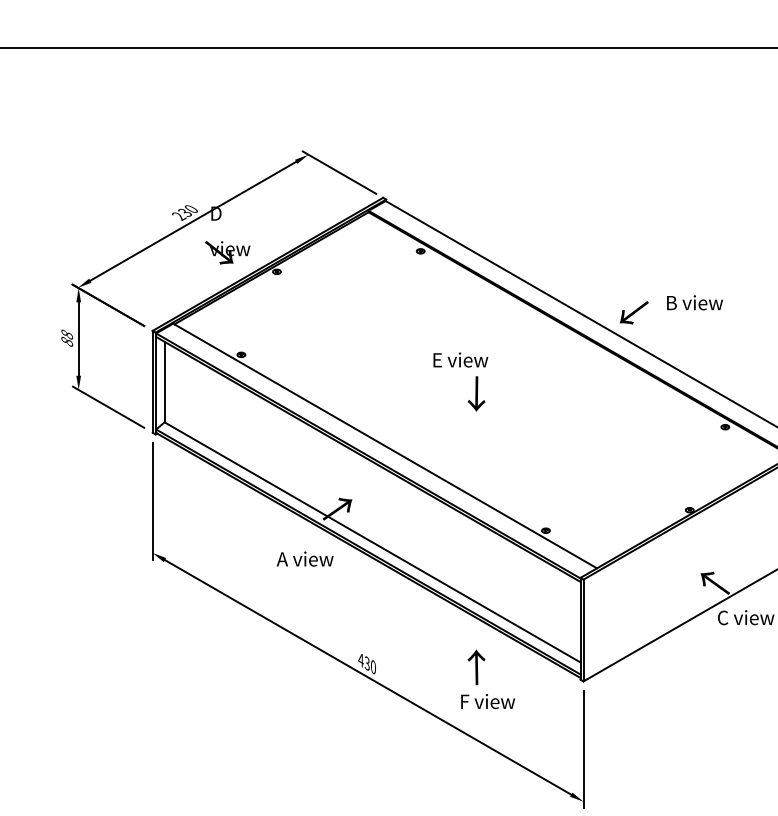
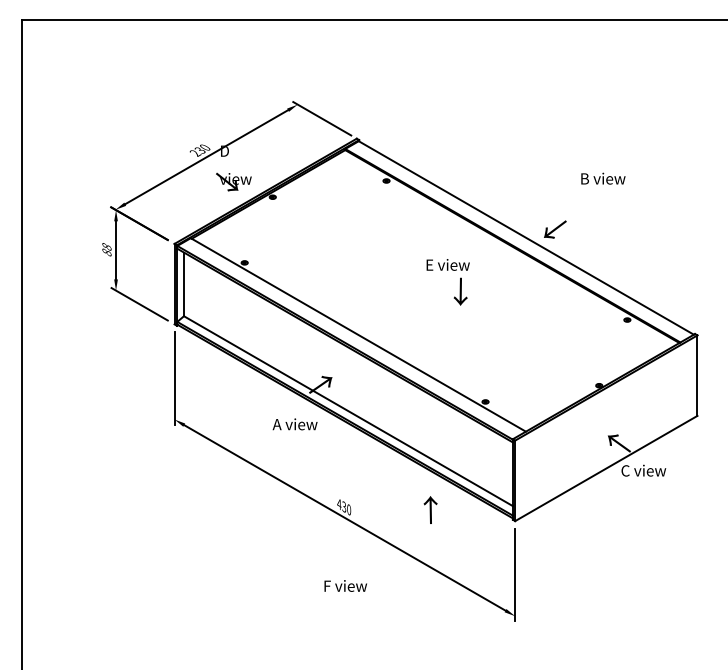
text: (695, 302) -> (603, 178), moved
text: (459, 382) -> (447, 282), moved
text: (487, 700) -> (345, 585), moved

